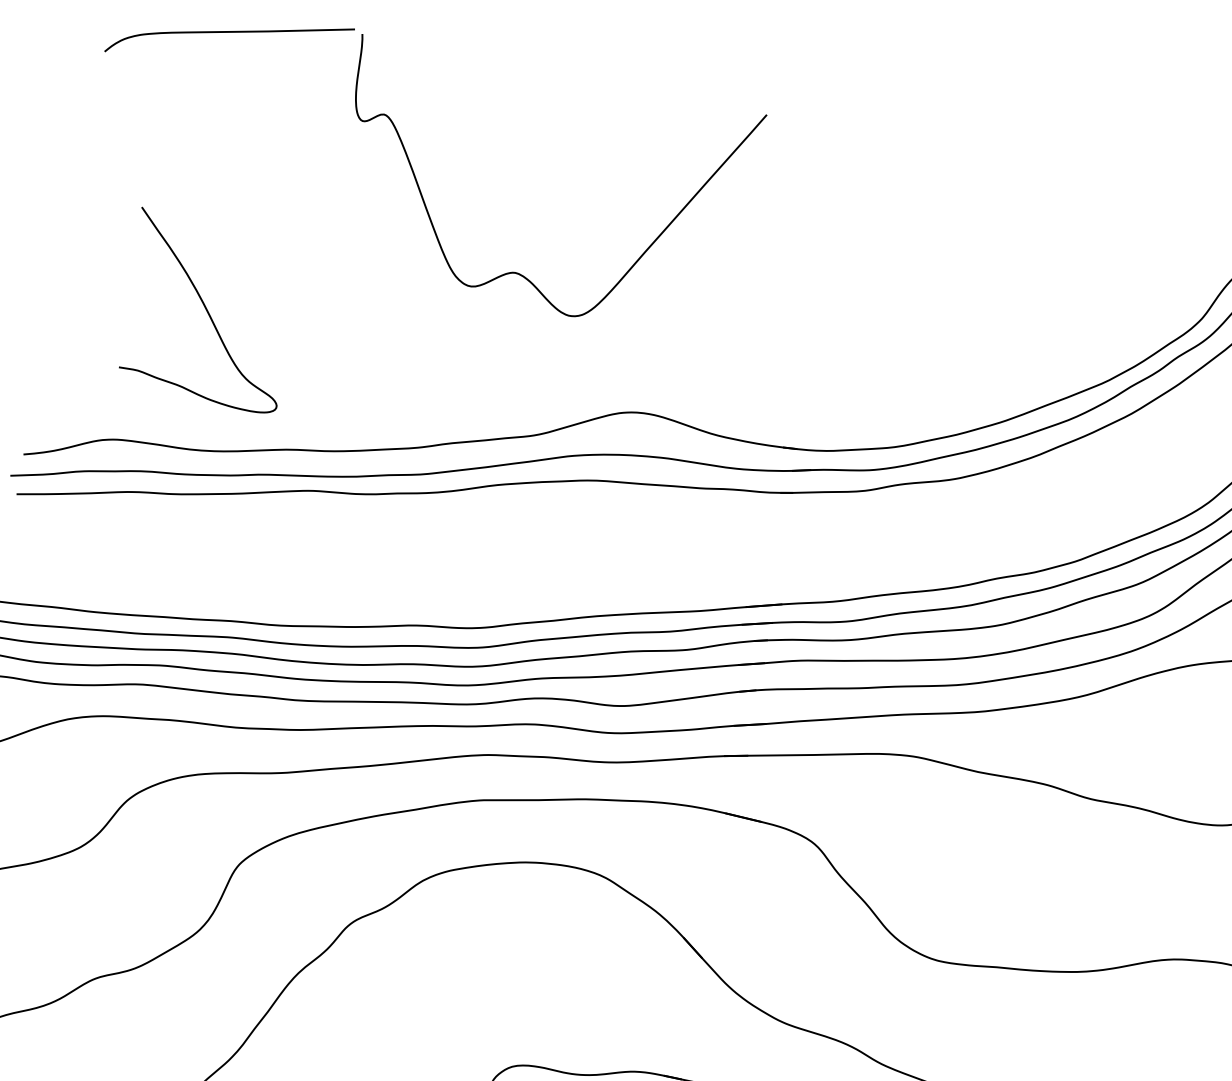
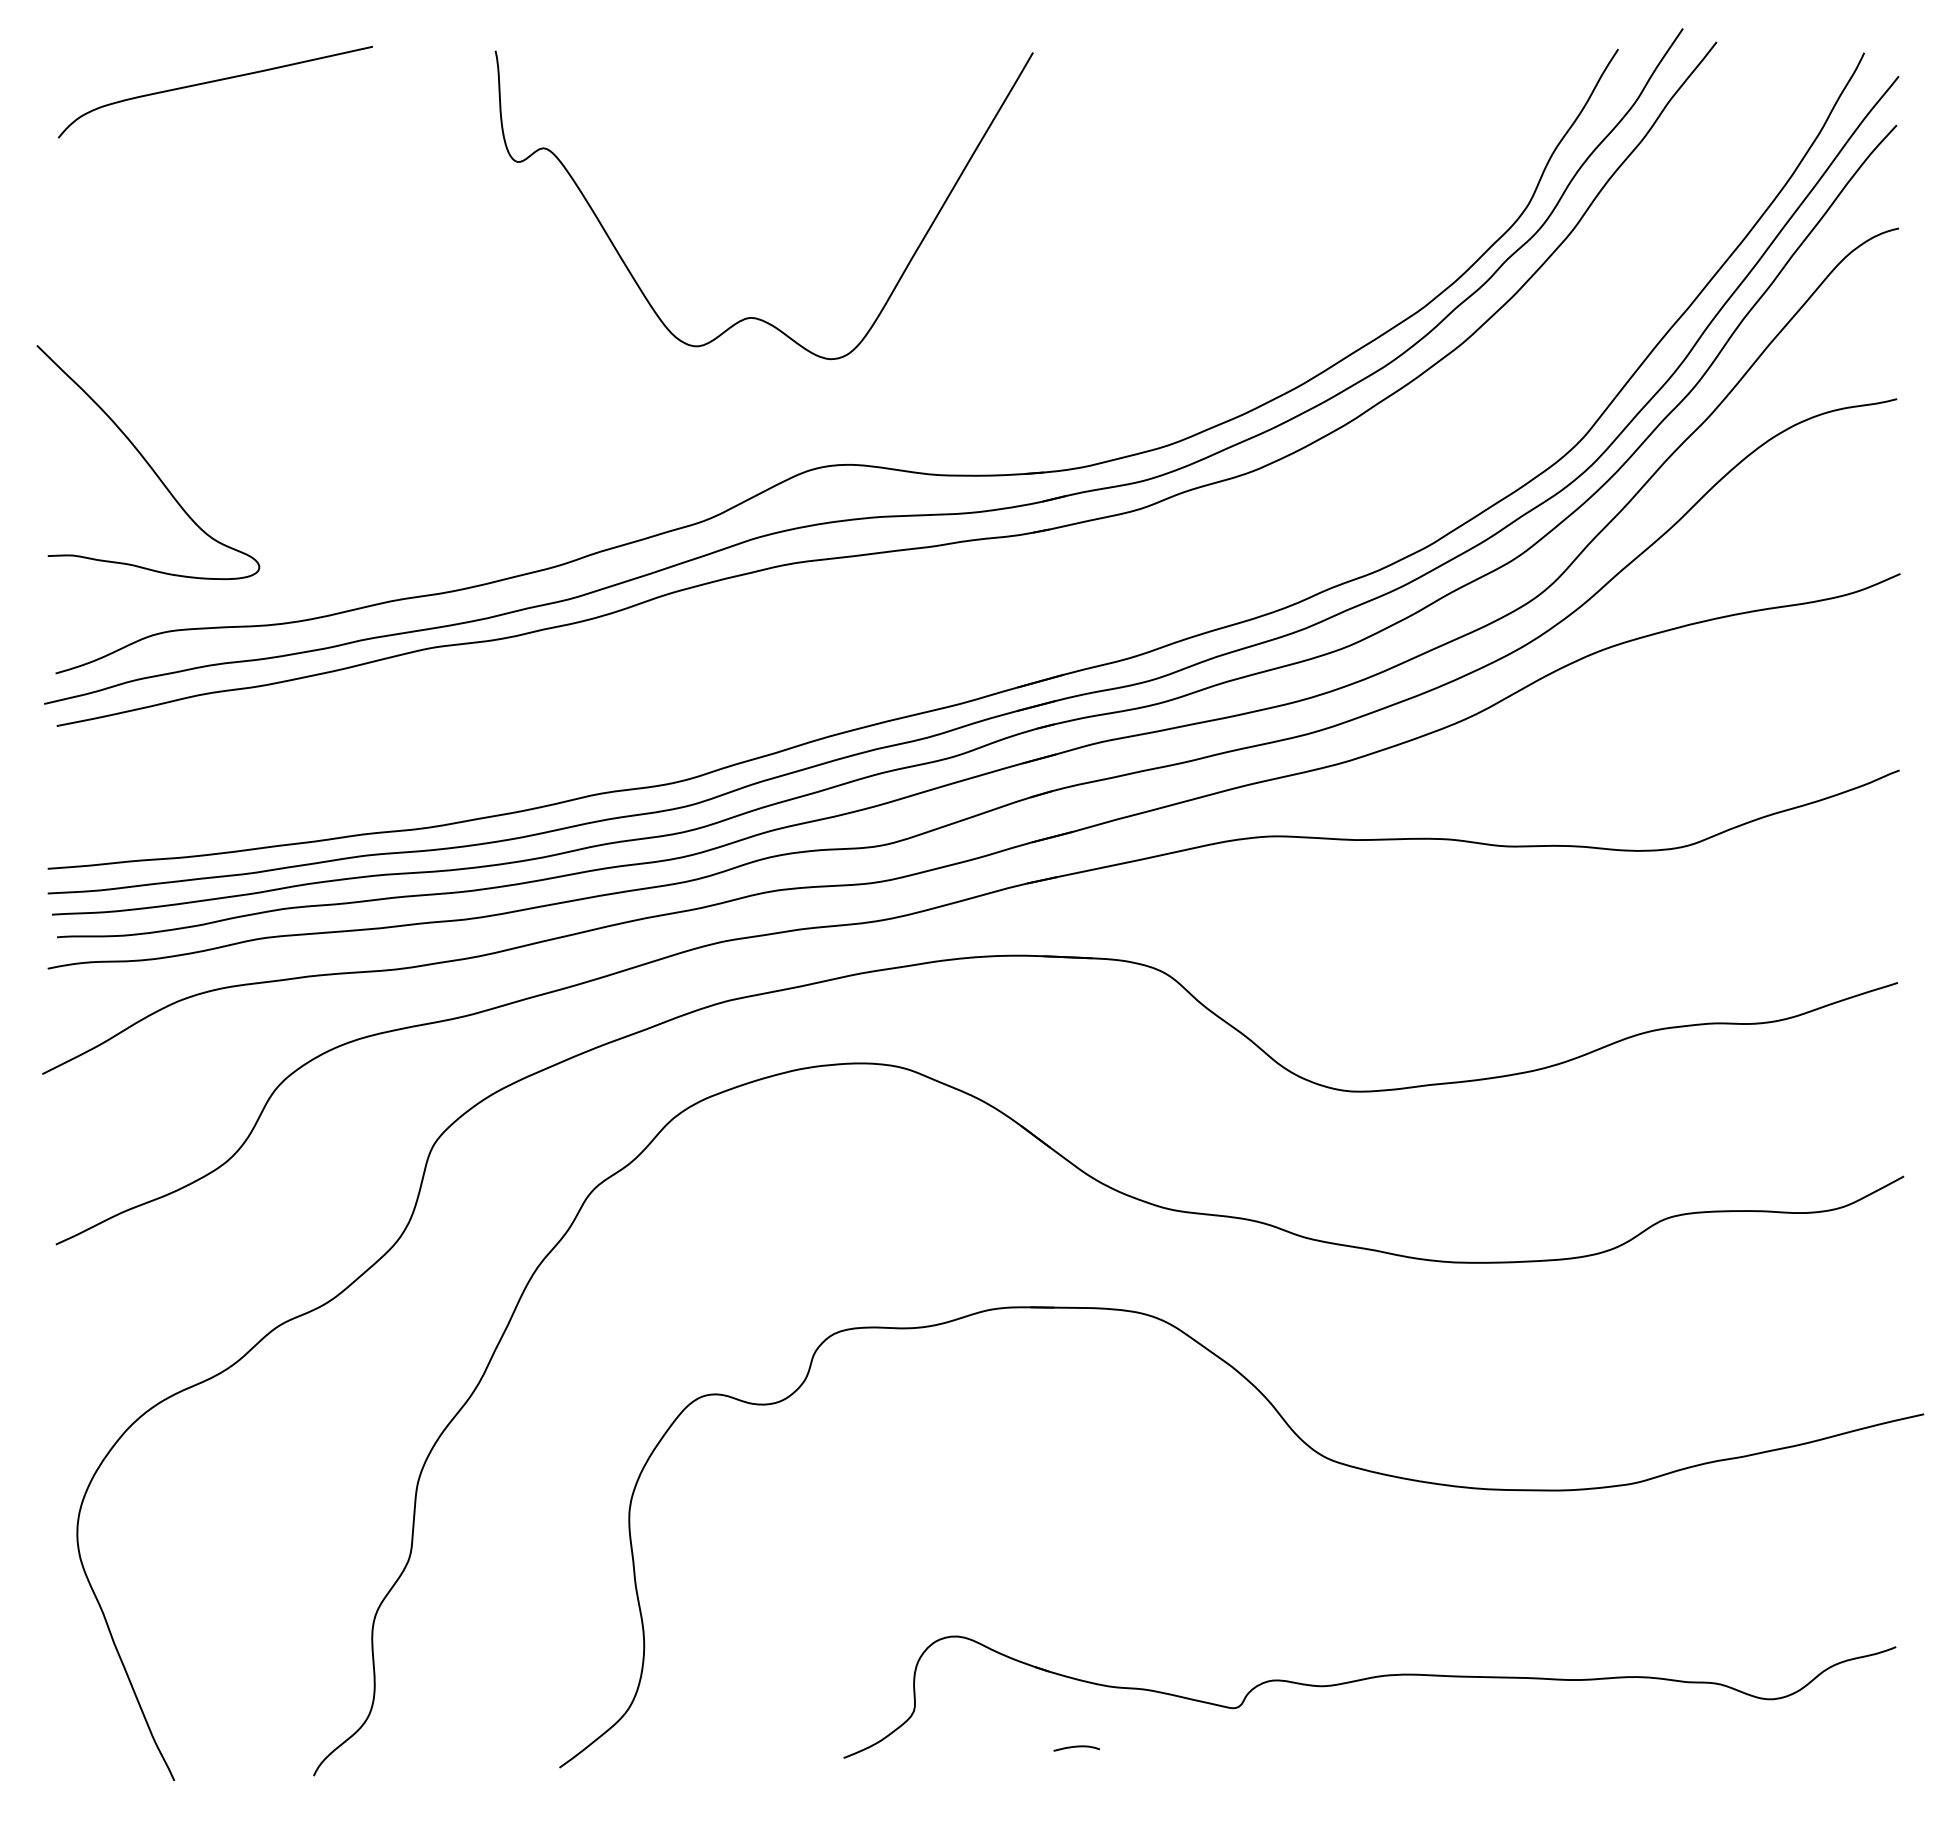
curve: (519, 273) -> (756, 317), moved
curve: (208, 311) -> (148, 462), moved

